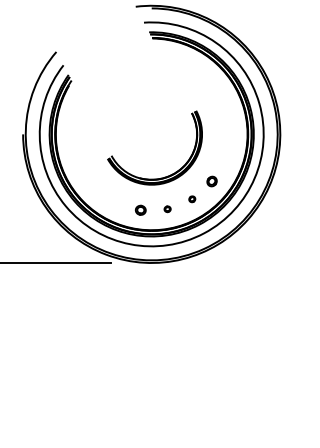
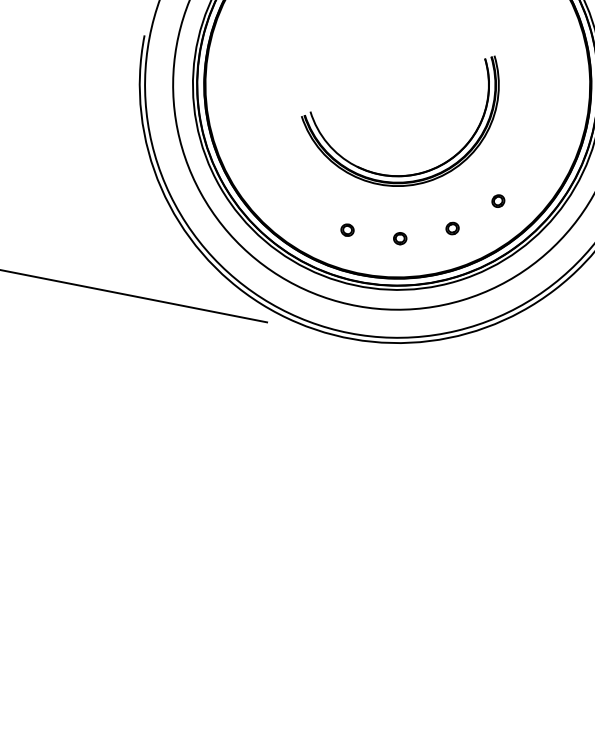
part: (211, 181) -> (497, 200), size x0.62
part: (141, 209) -> (348, 228), size x0.62

